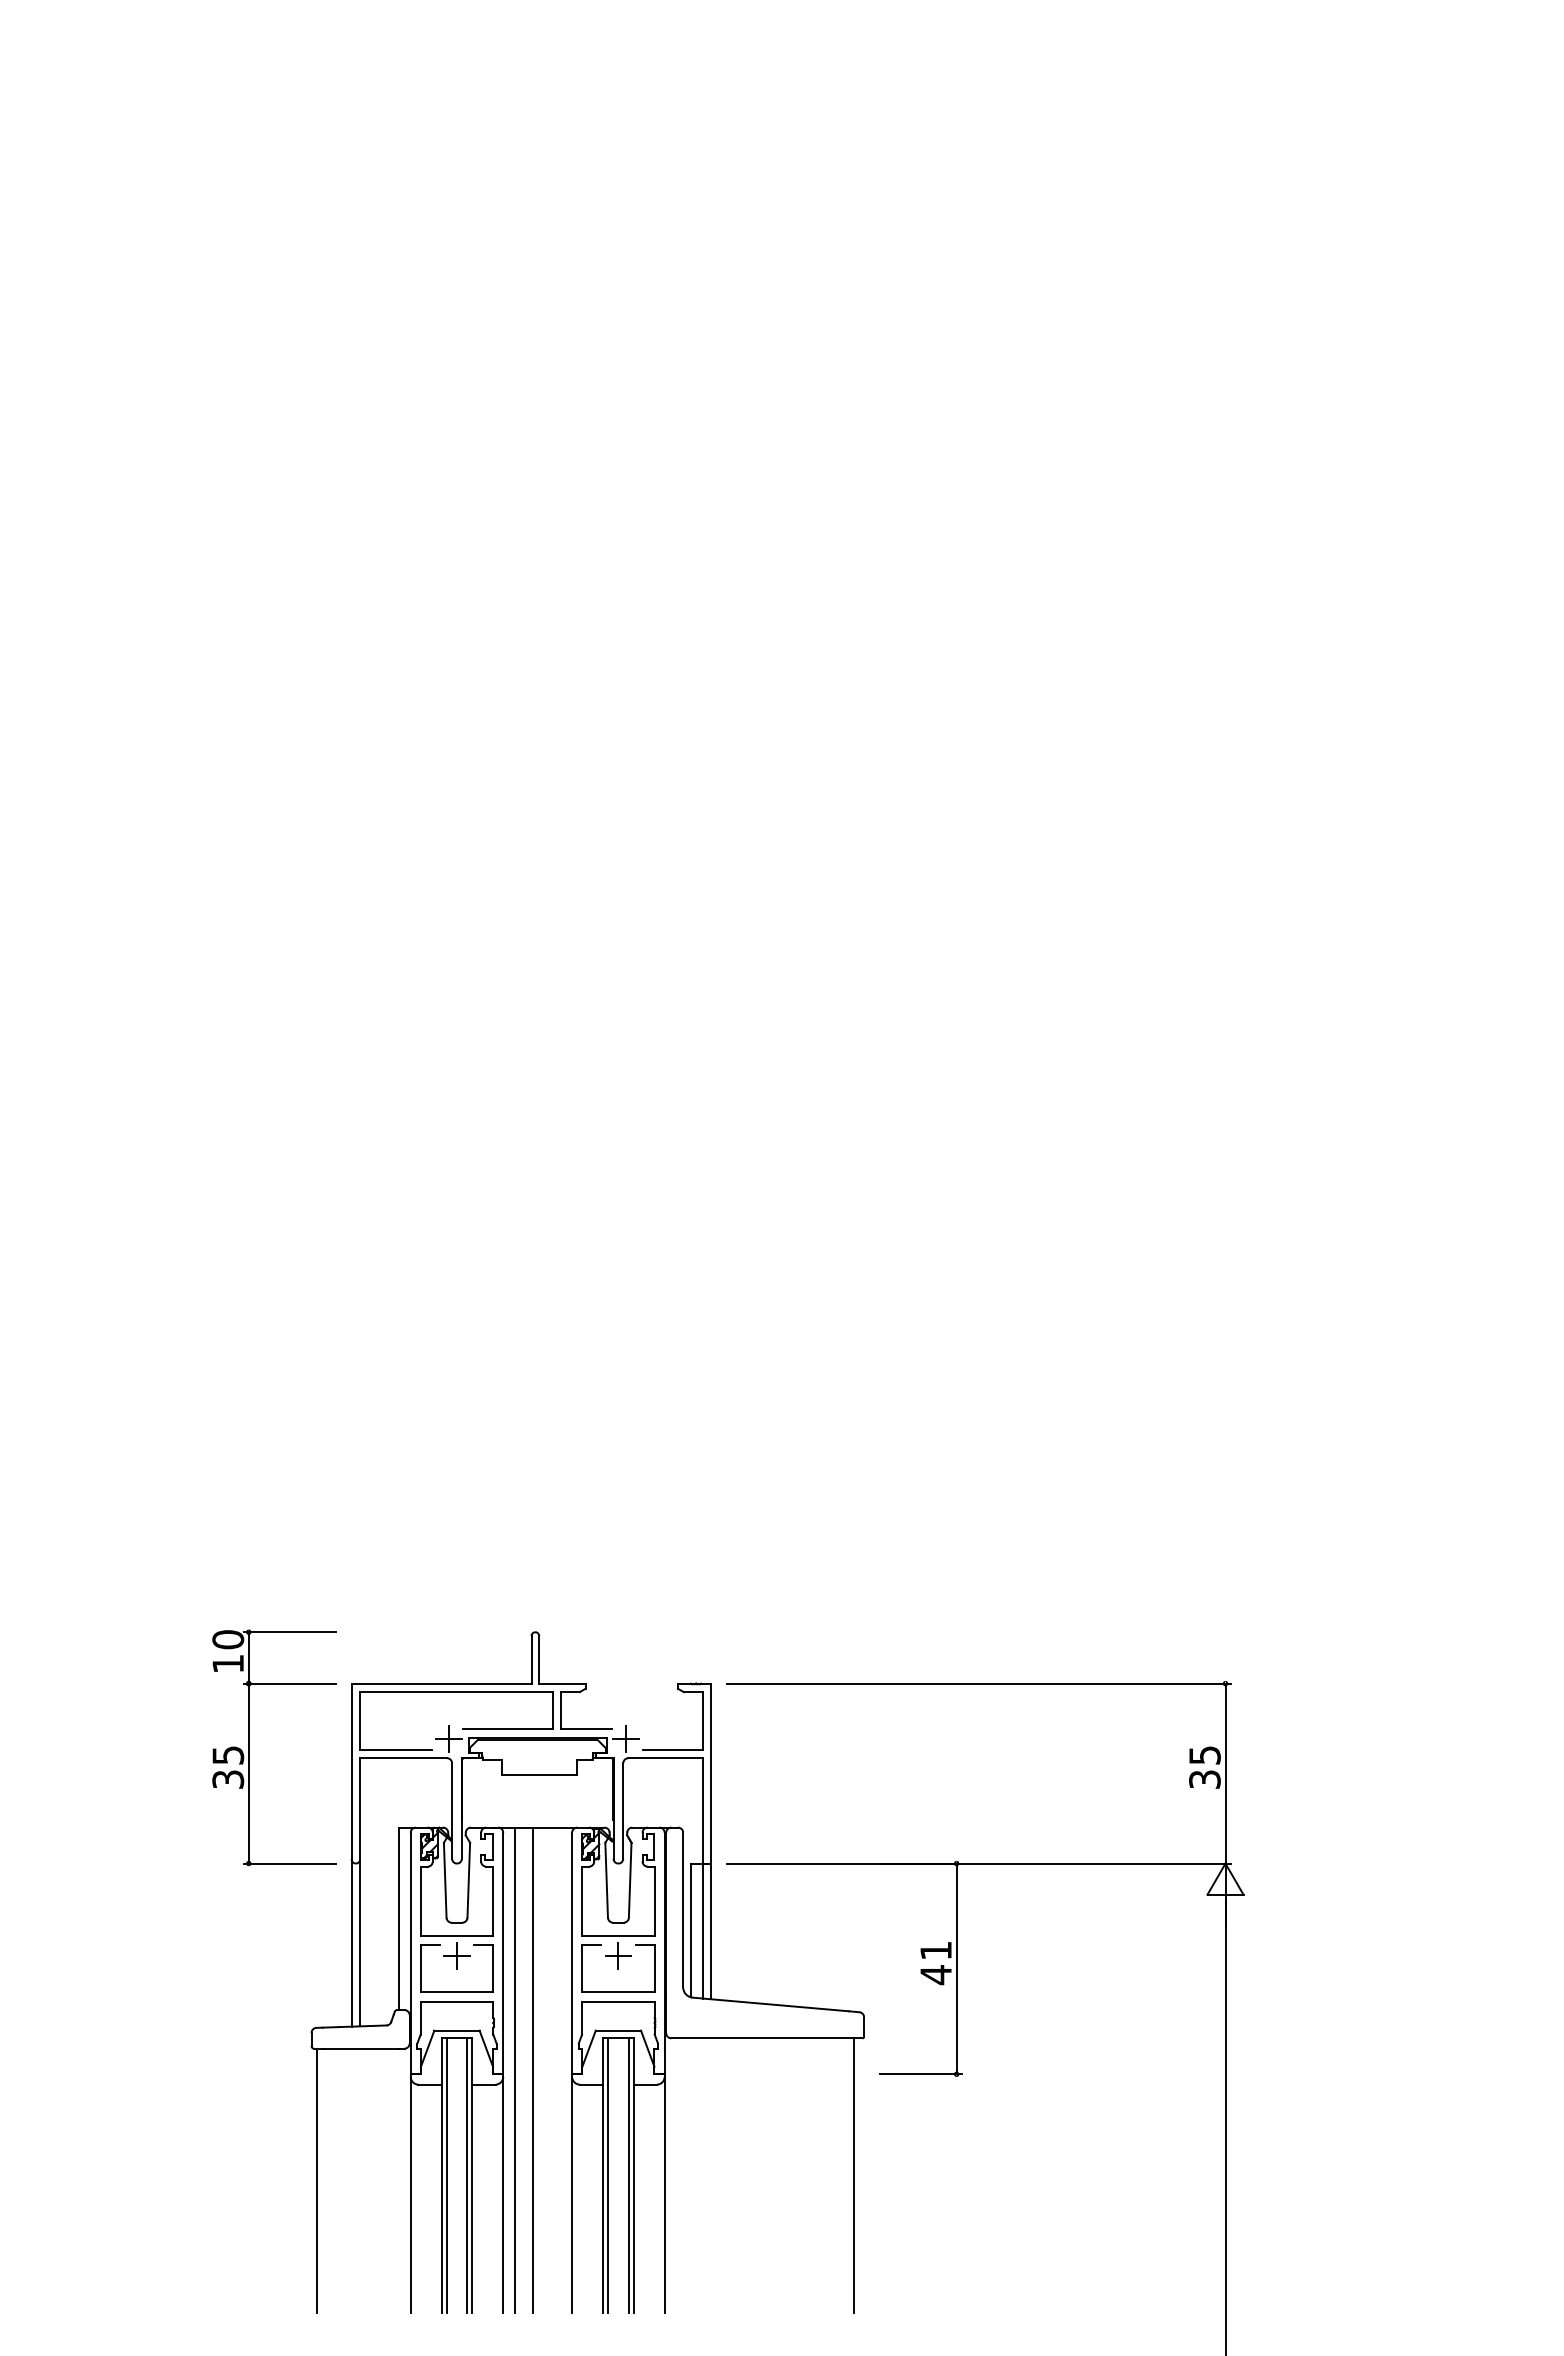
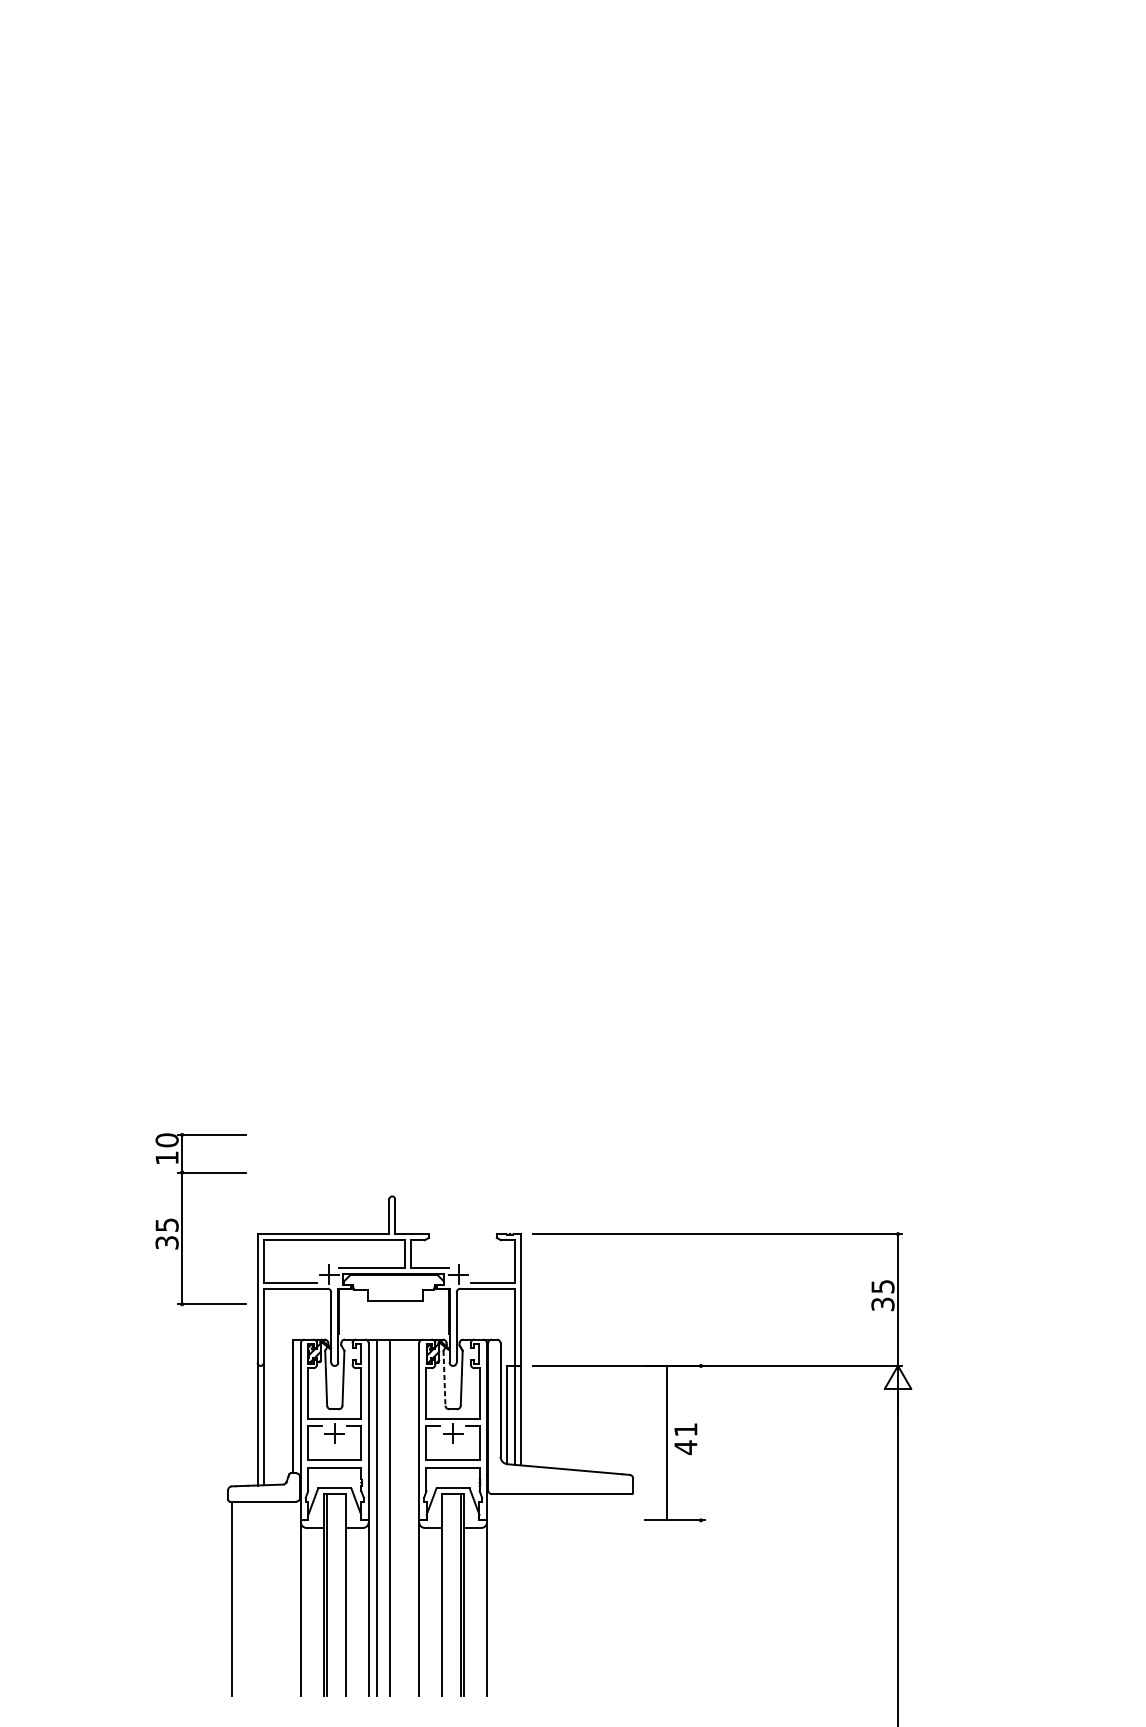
part: (249, 1747) -> (182, 1219), moved
line: (606, 1880) -> (444, 1378), solid -> dashed
line: (956, 1968) -> (666, 1442), moved
line: (467, 2175) -> (342, 1594), removed
line: (608, 2175) -> (445, 1594), removed
line: (853, 2175) -> (625, 1594), removed

